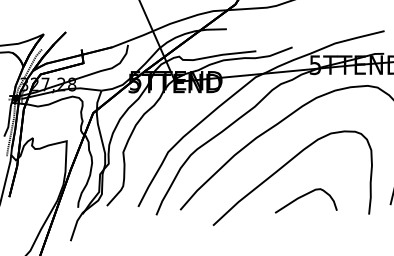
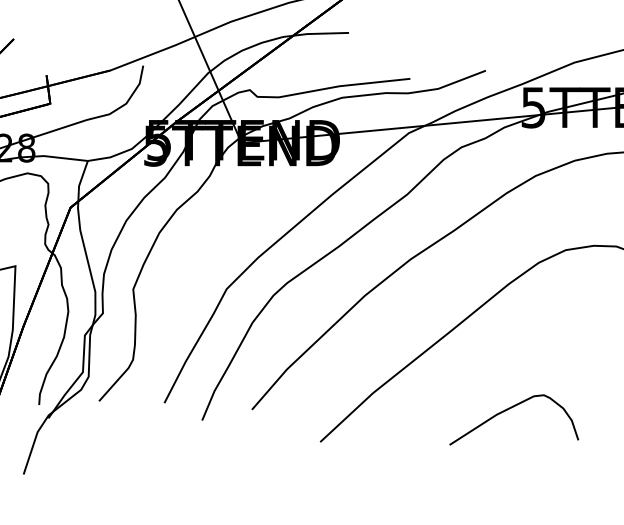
curve: (304, 196) -> (510, 410), moved

